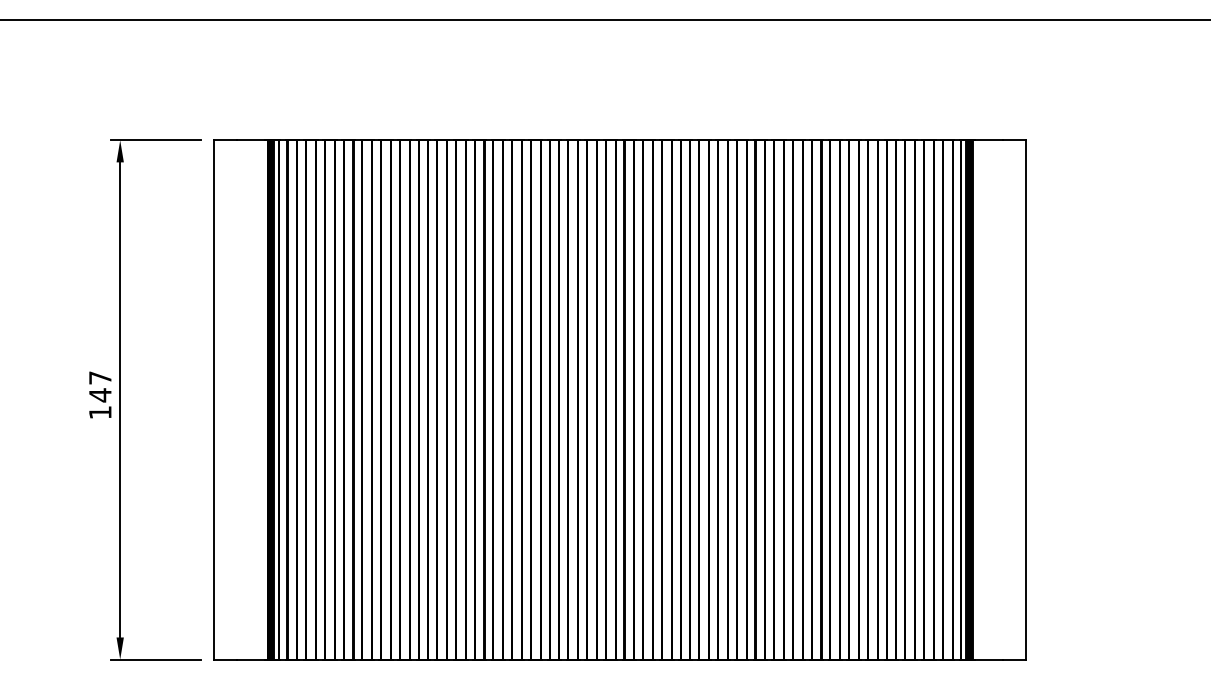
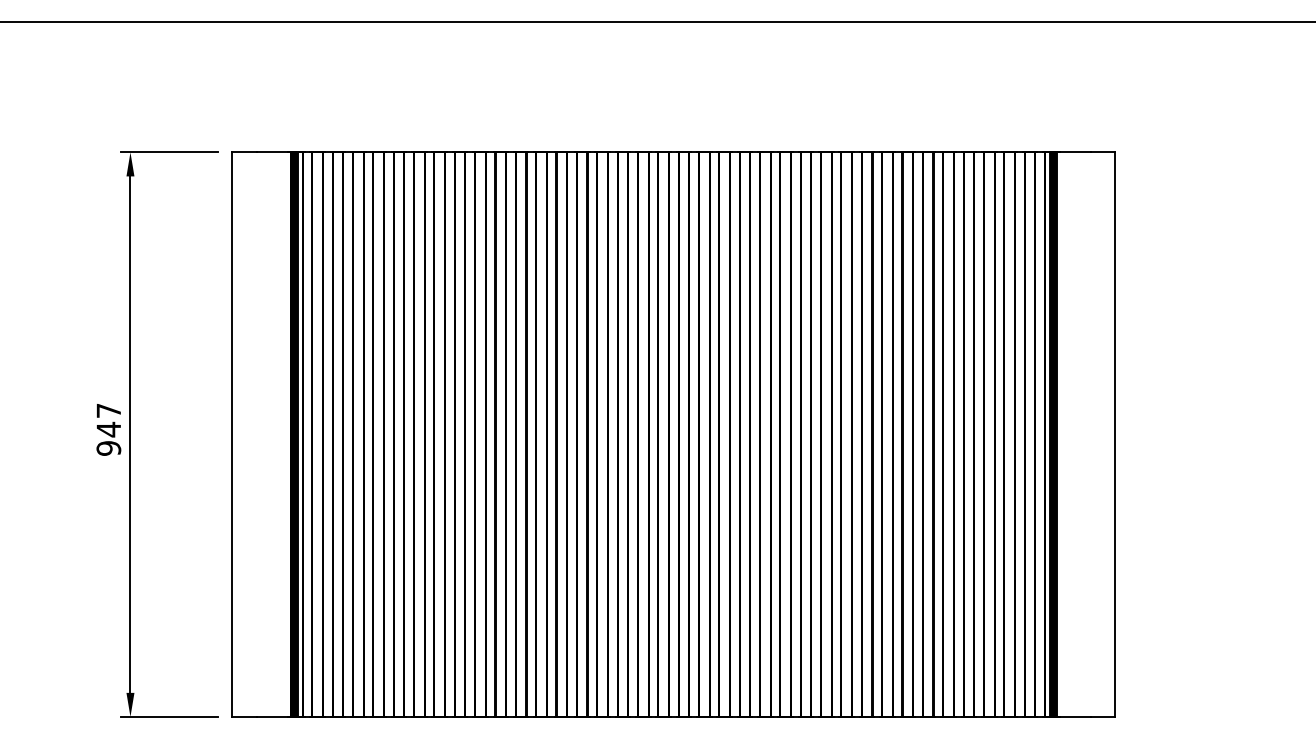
text: (100, 412) -> (108, 448), 147 -> 947

